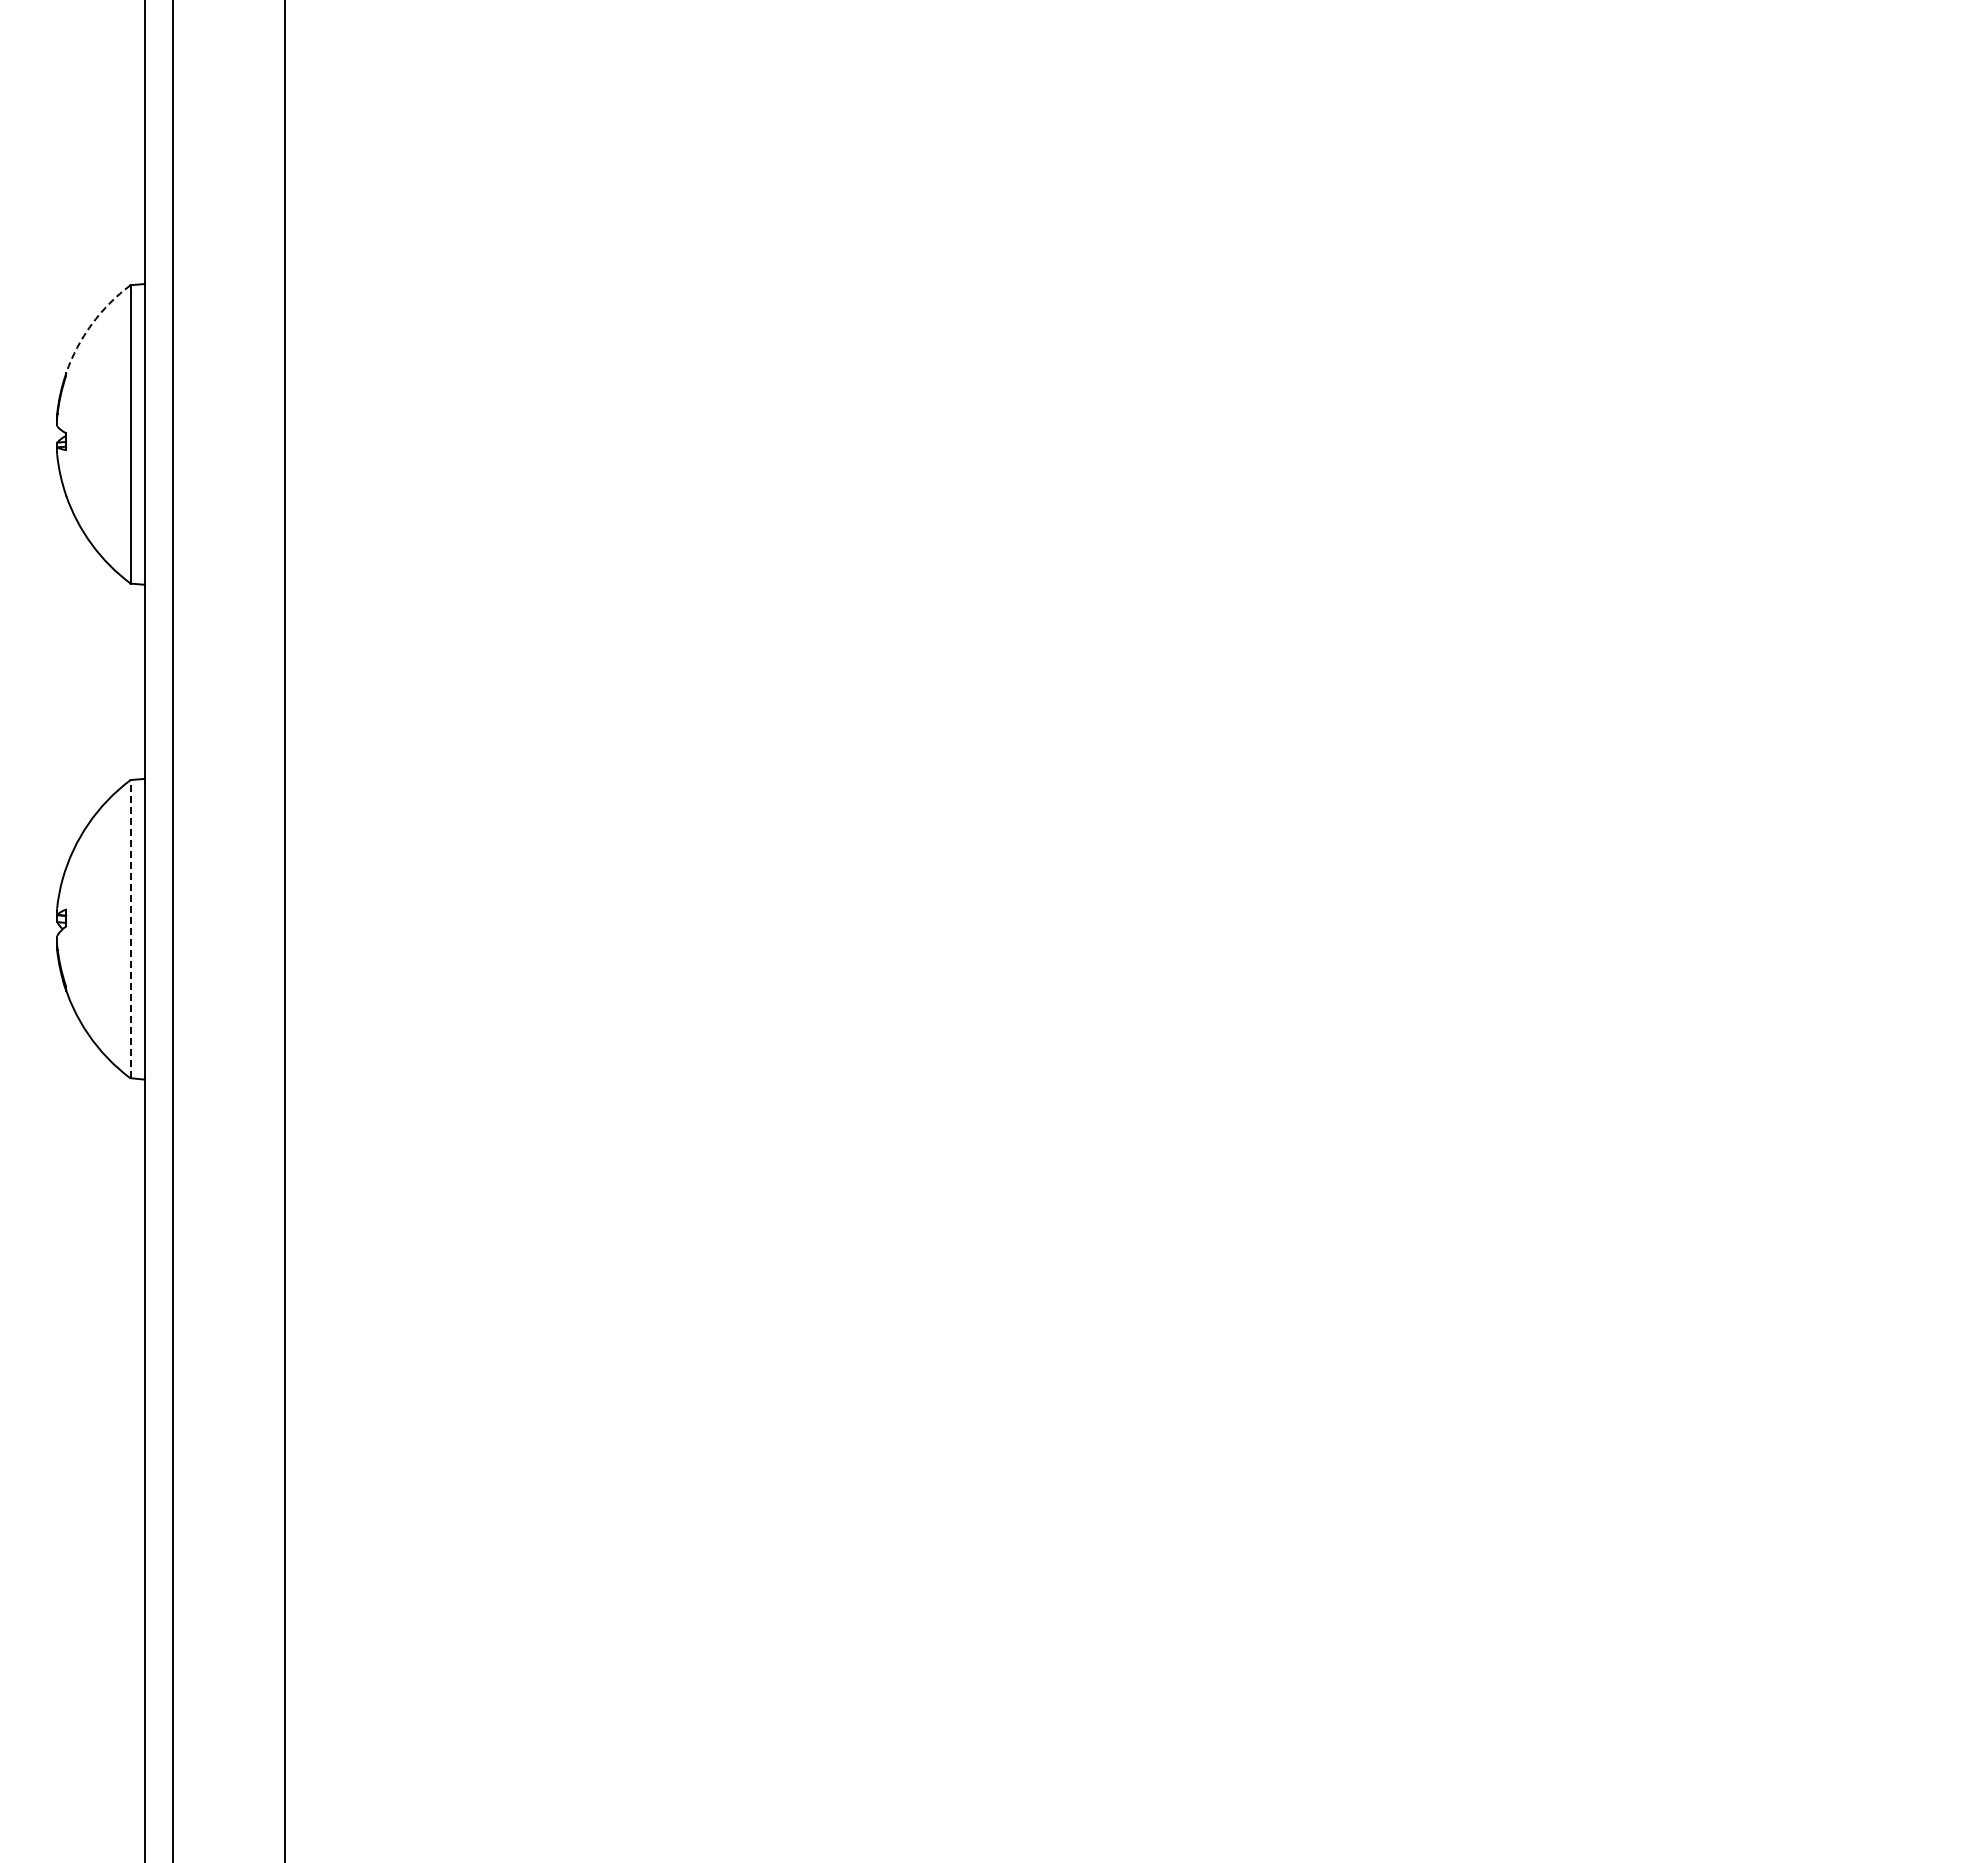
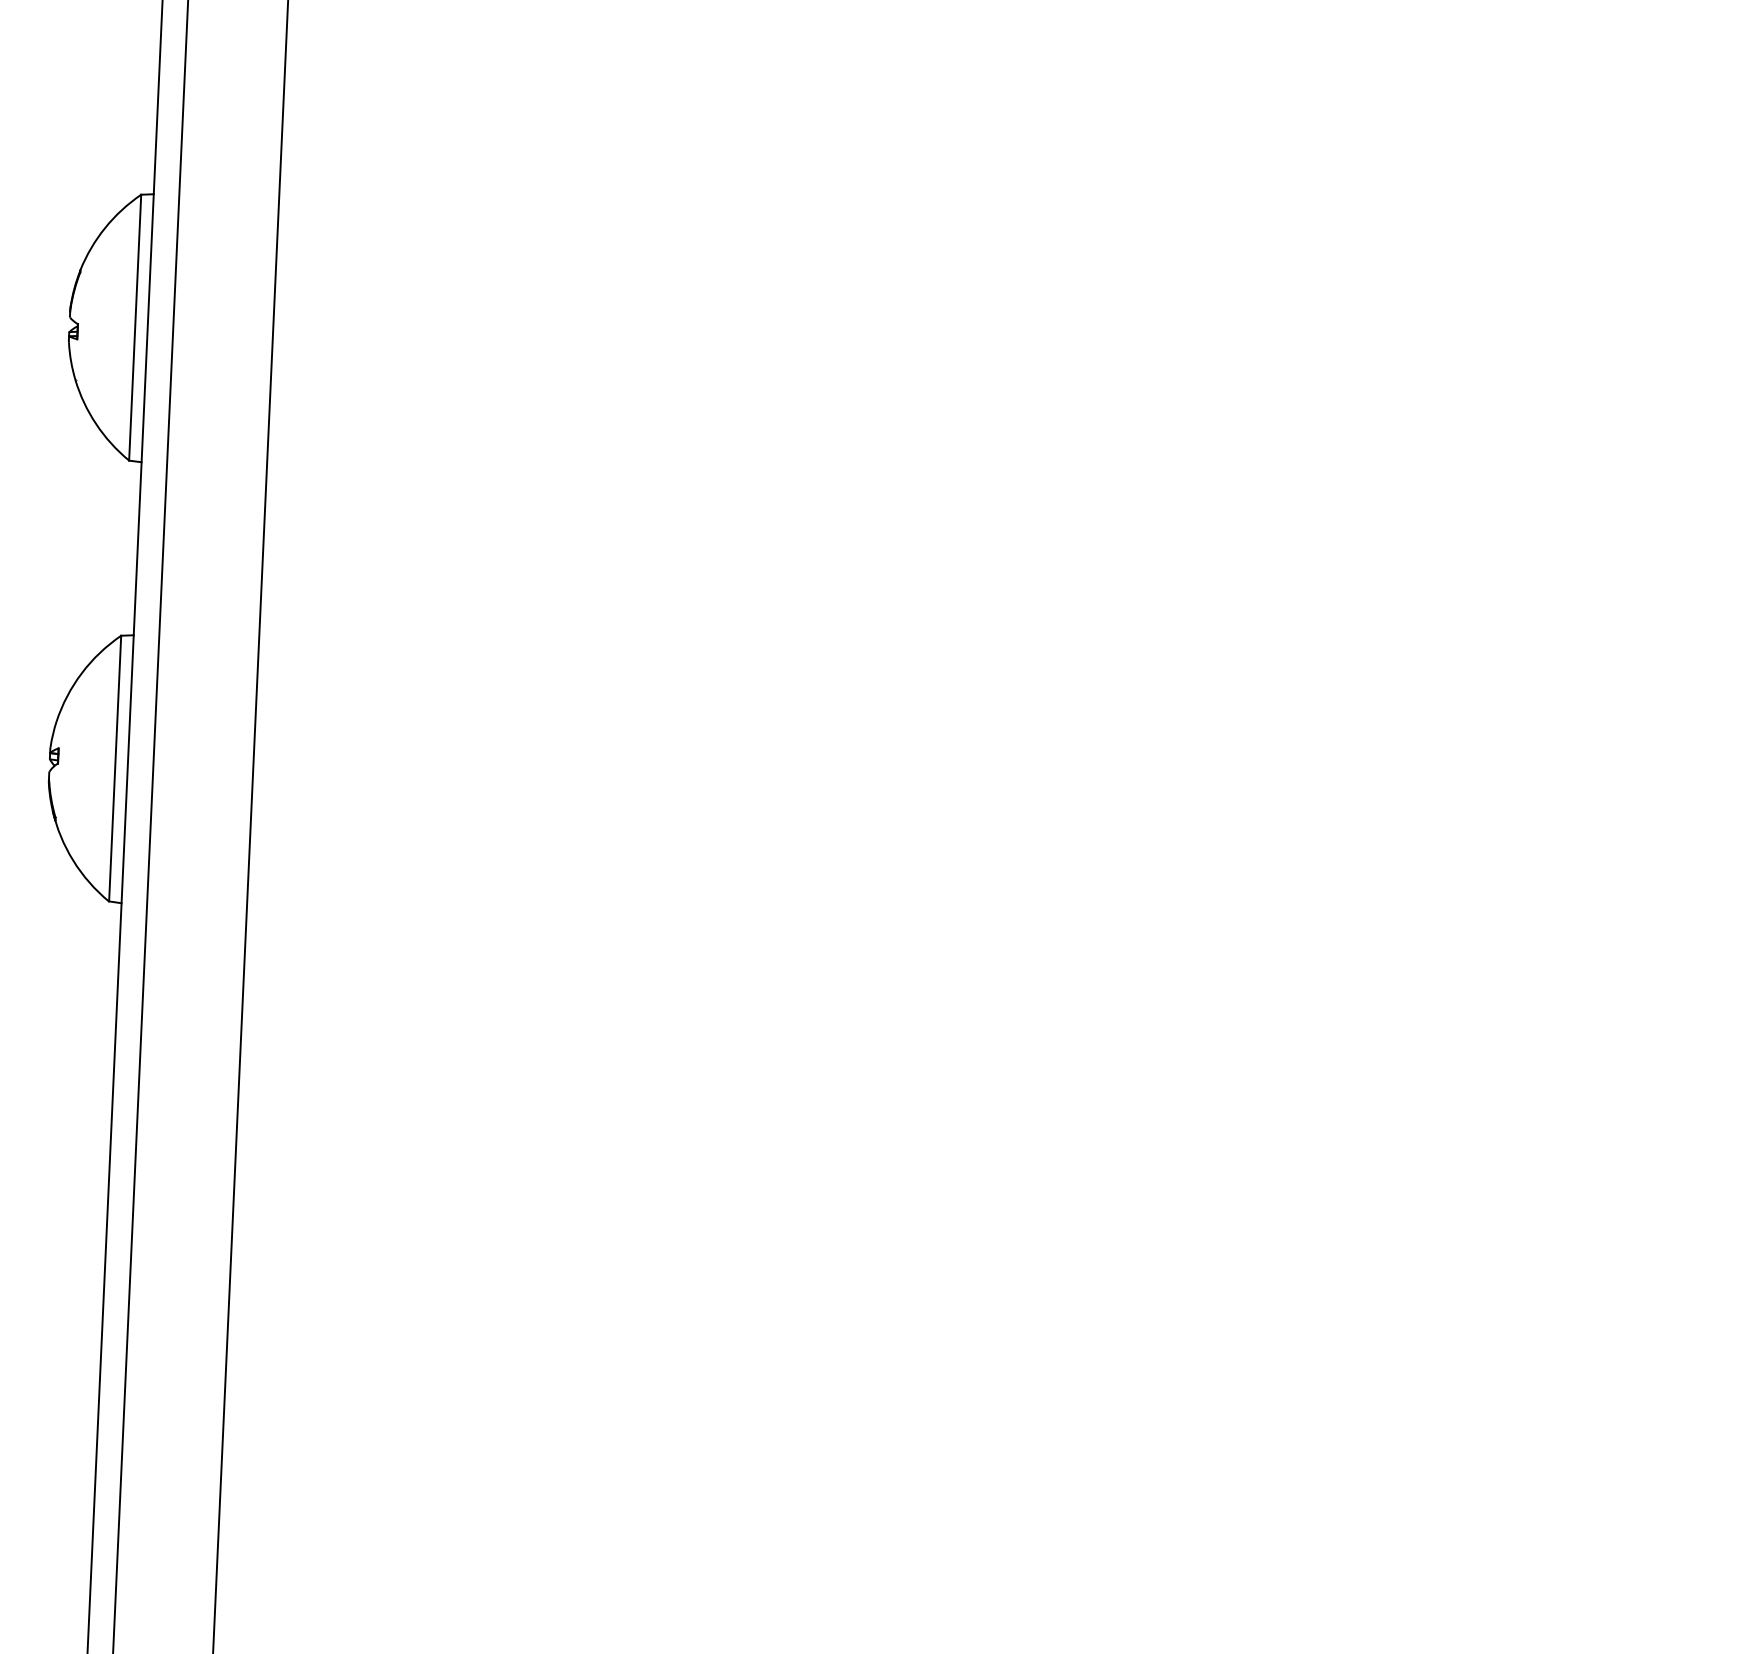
arc: (91, 324) -> (104, 228), dashed -> solid
line: (130, 928) -> (115, 768), dashed -> solid

